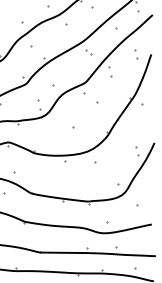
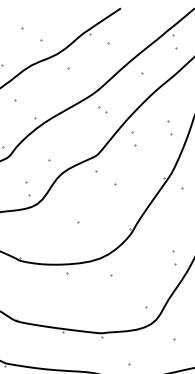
part: (136, 54) -> (170, 128), moved

